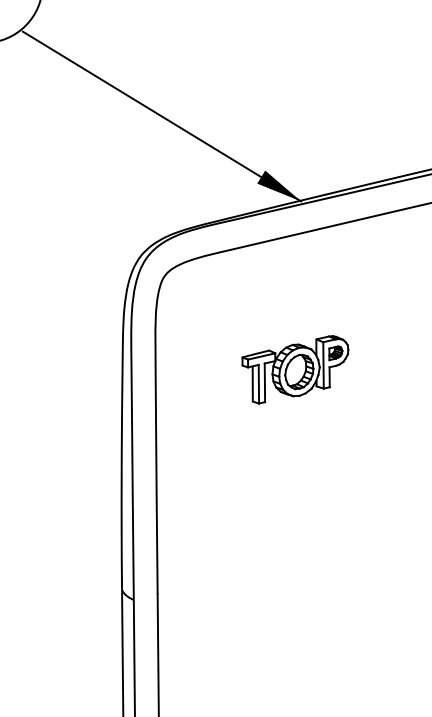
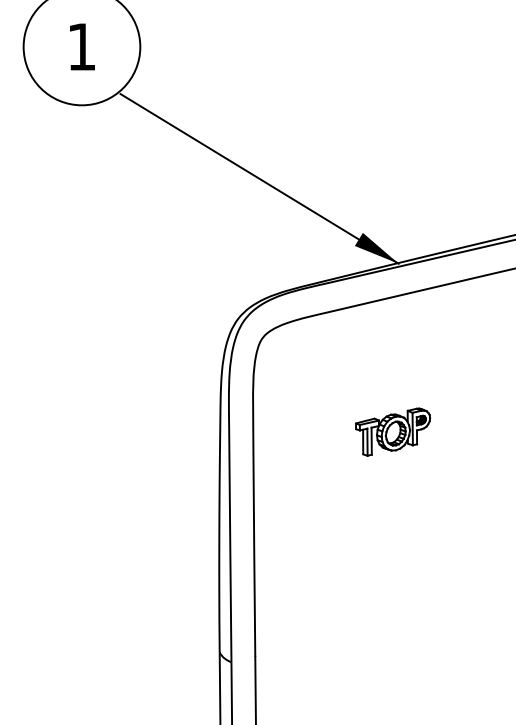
part: (294, 369) -> (392, 431), size x0.7

